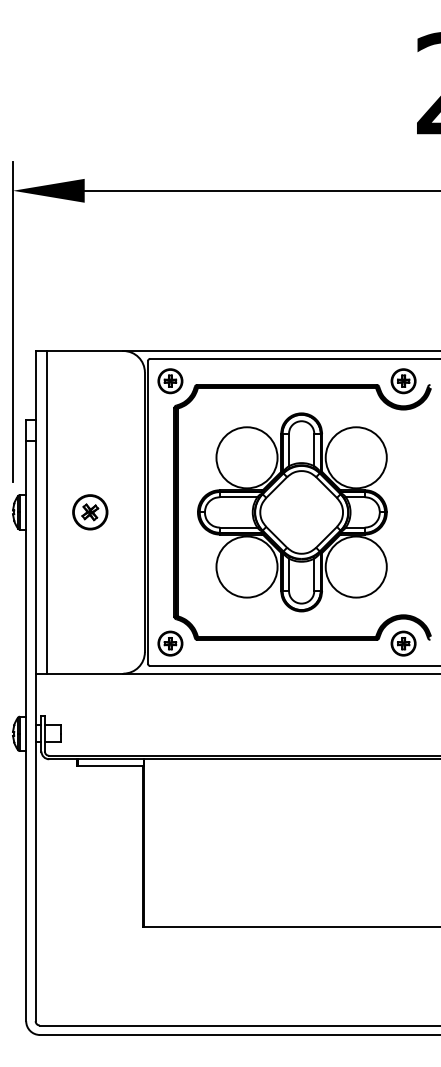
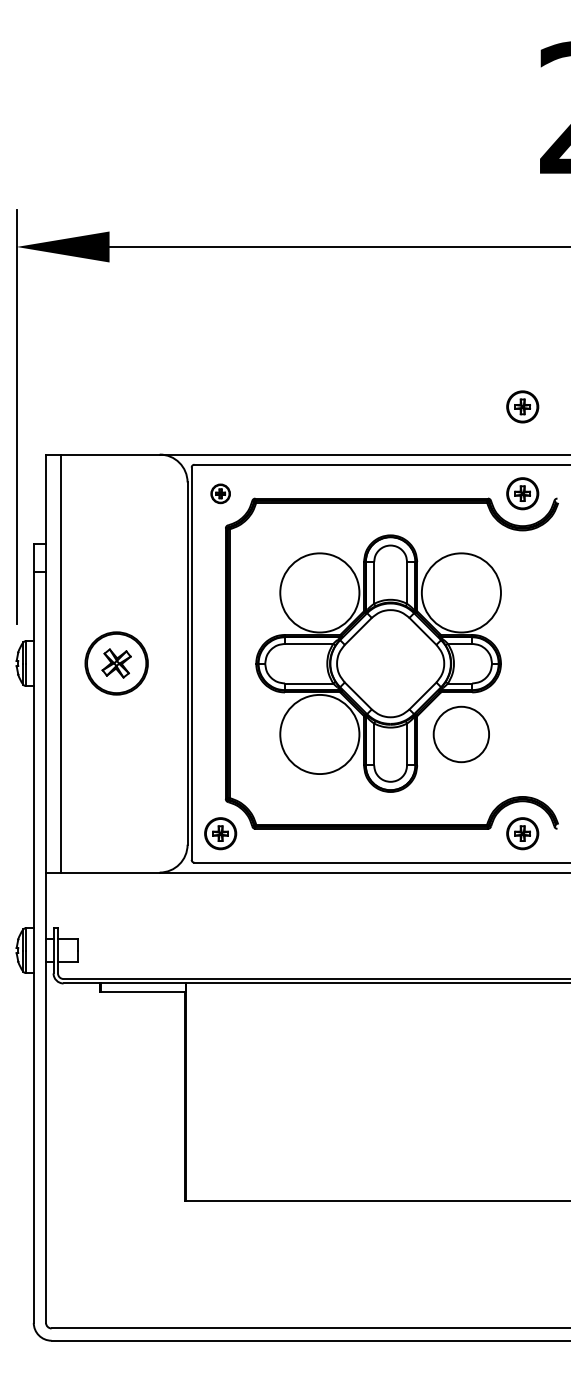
part: (403, 314) -> (522, 407), added
part: (170, 381) -> (220, 494), size x0.6
part: (90, 512) -> (117, 663), size x1.4
circle: (355, 566) -> (460, 733), size x0.7

